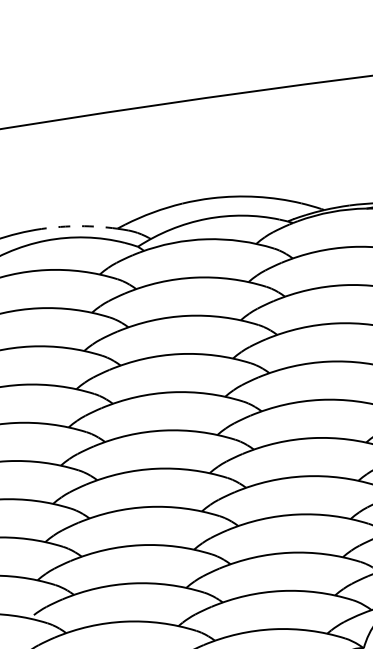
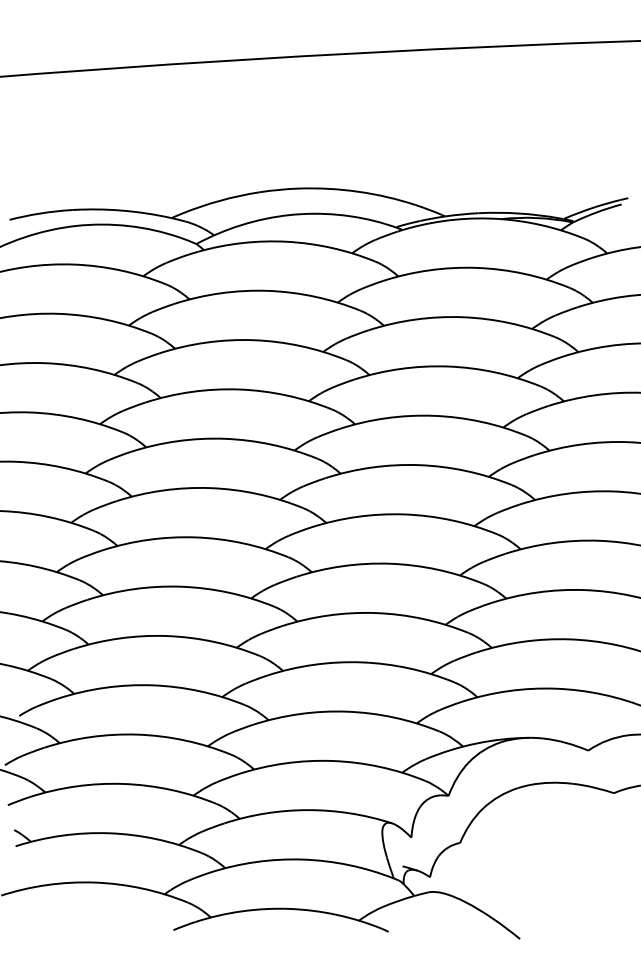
arc: (79, 226) -> (122, 210), dashed -> solid

